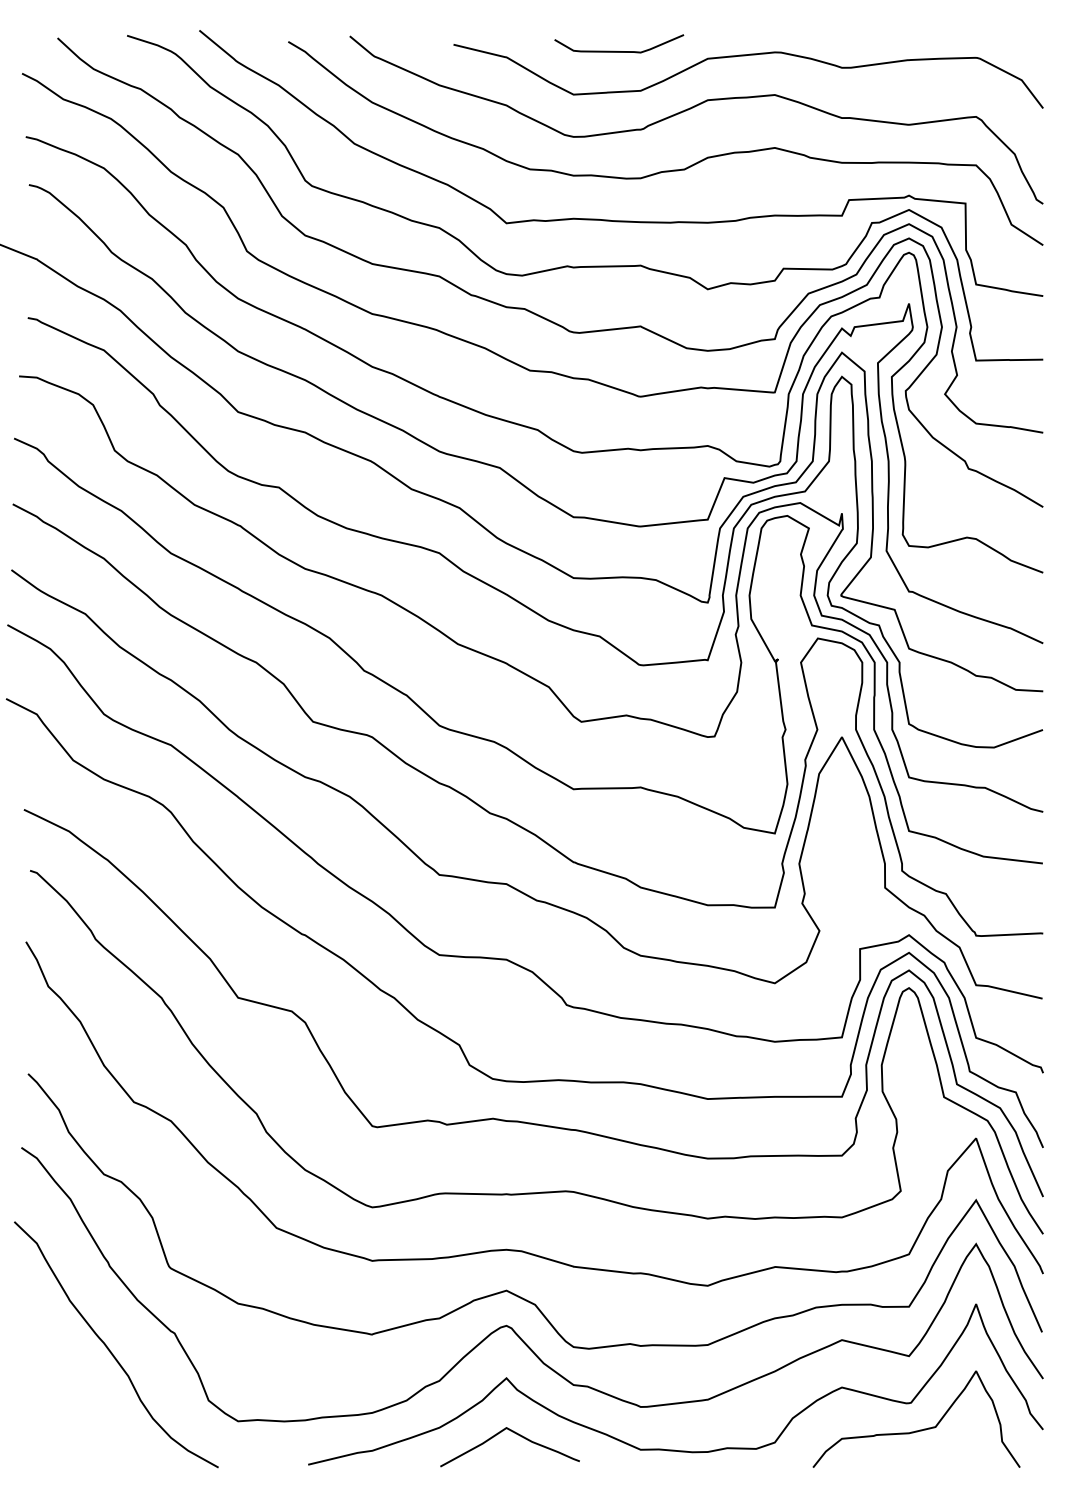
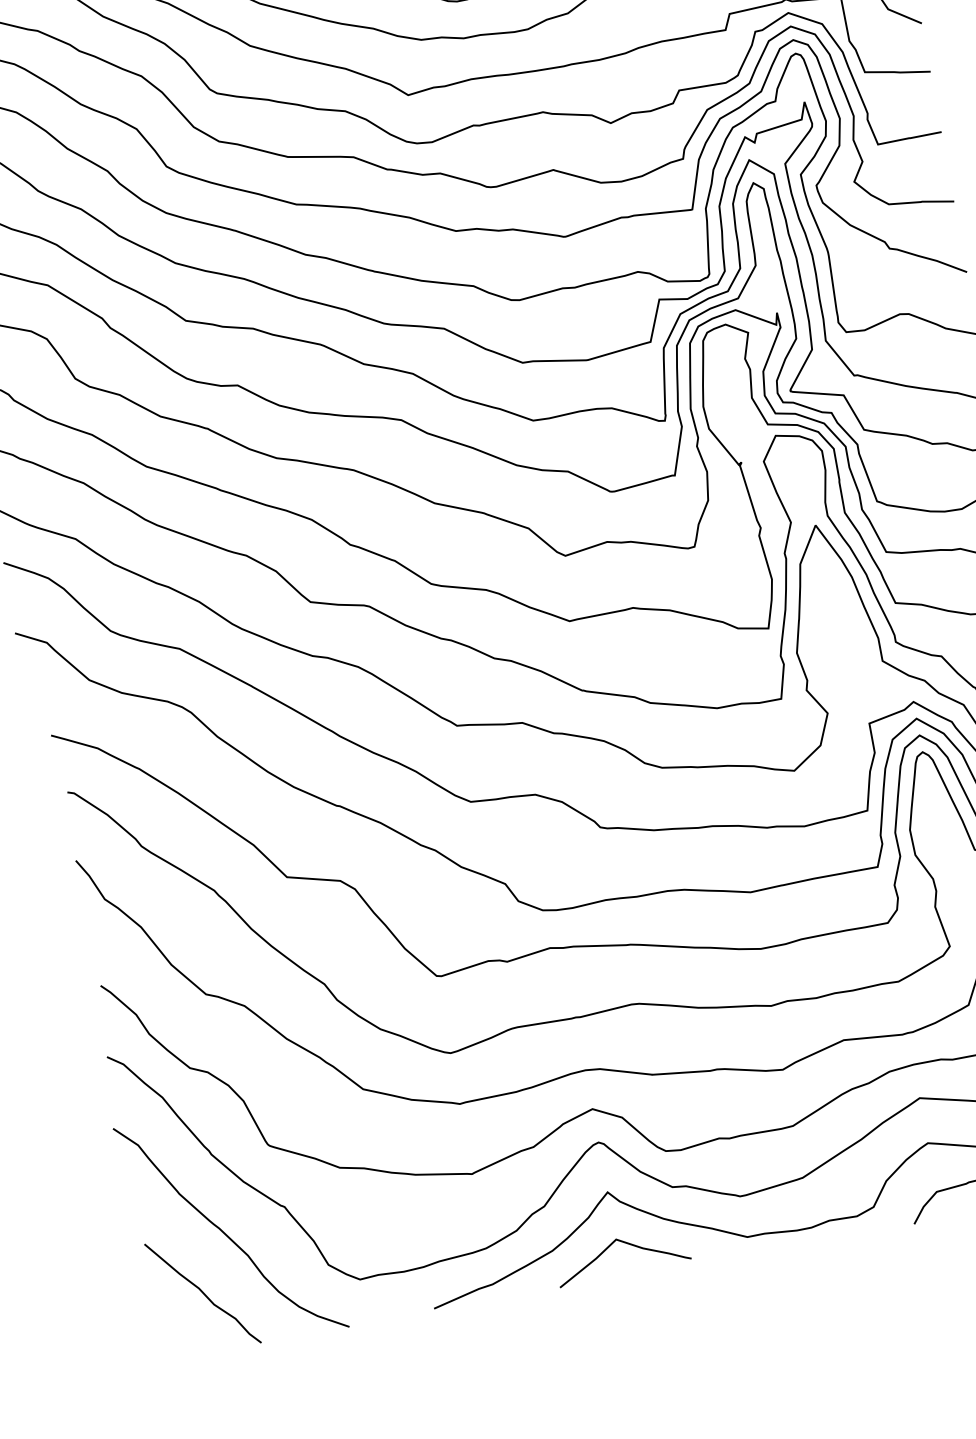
curve: (75, 1406) -> (203, 1293), added

